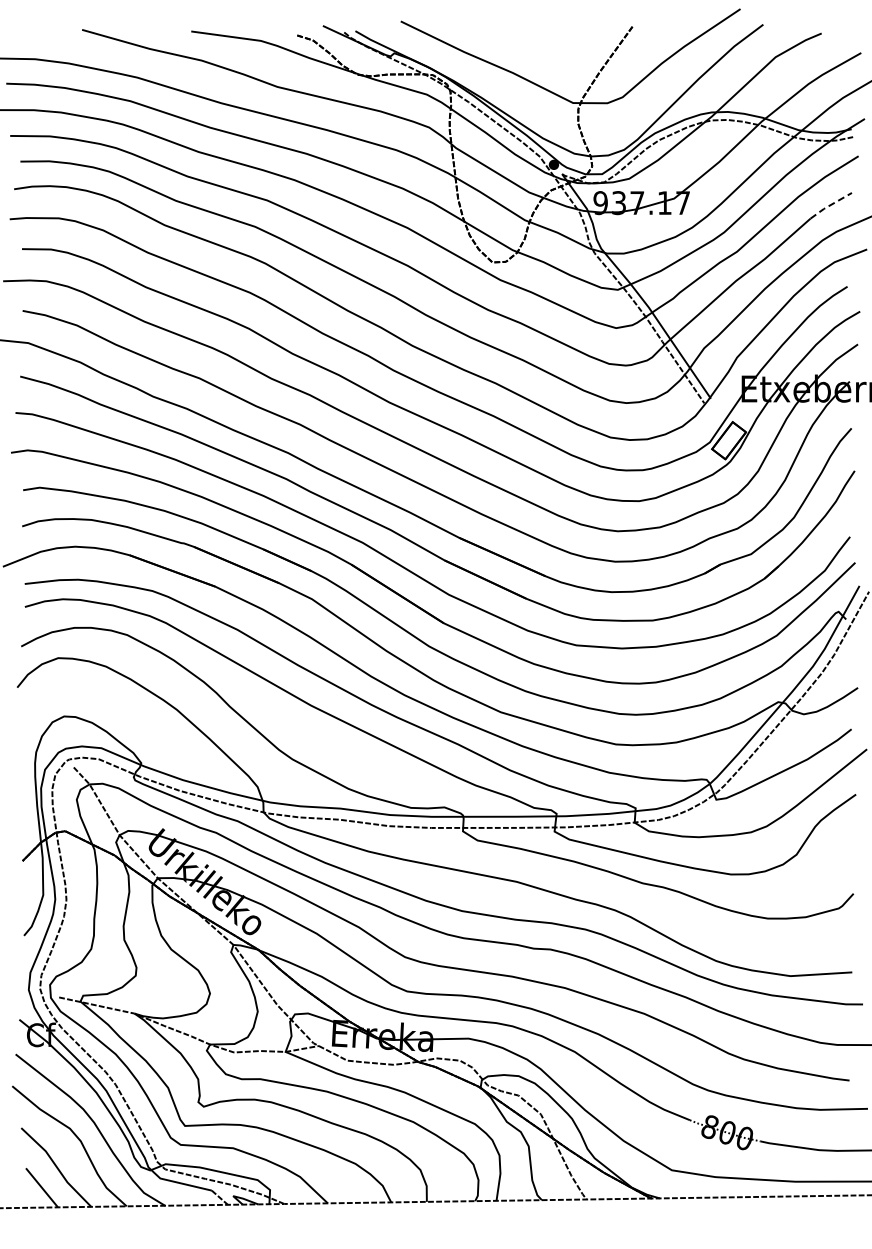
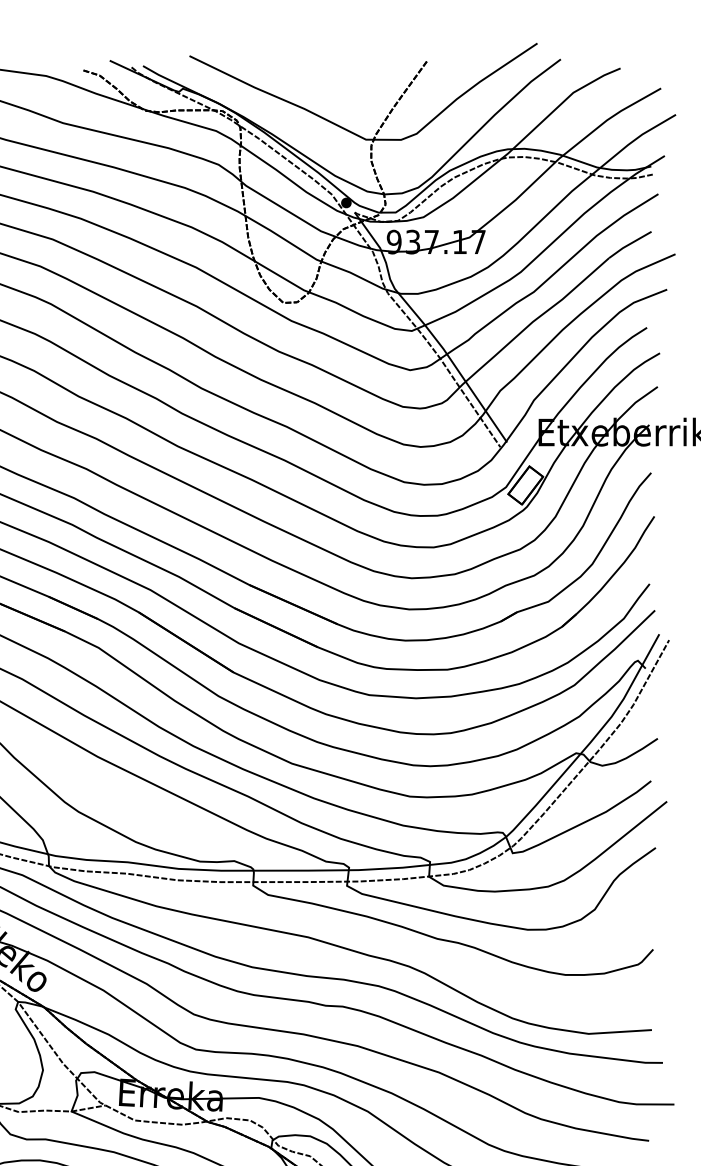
line: (830, 205) -> (629, 244), dashed -> solid

